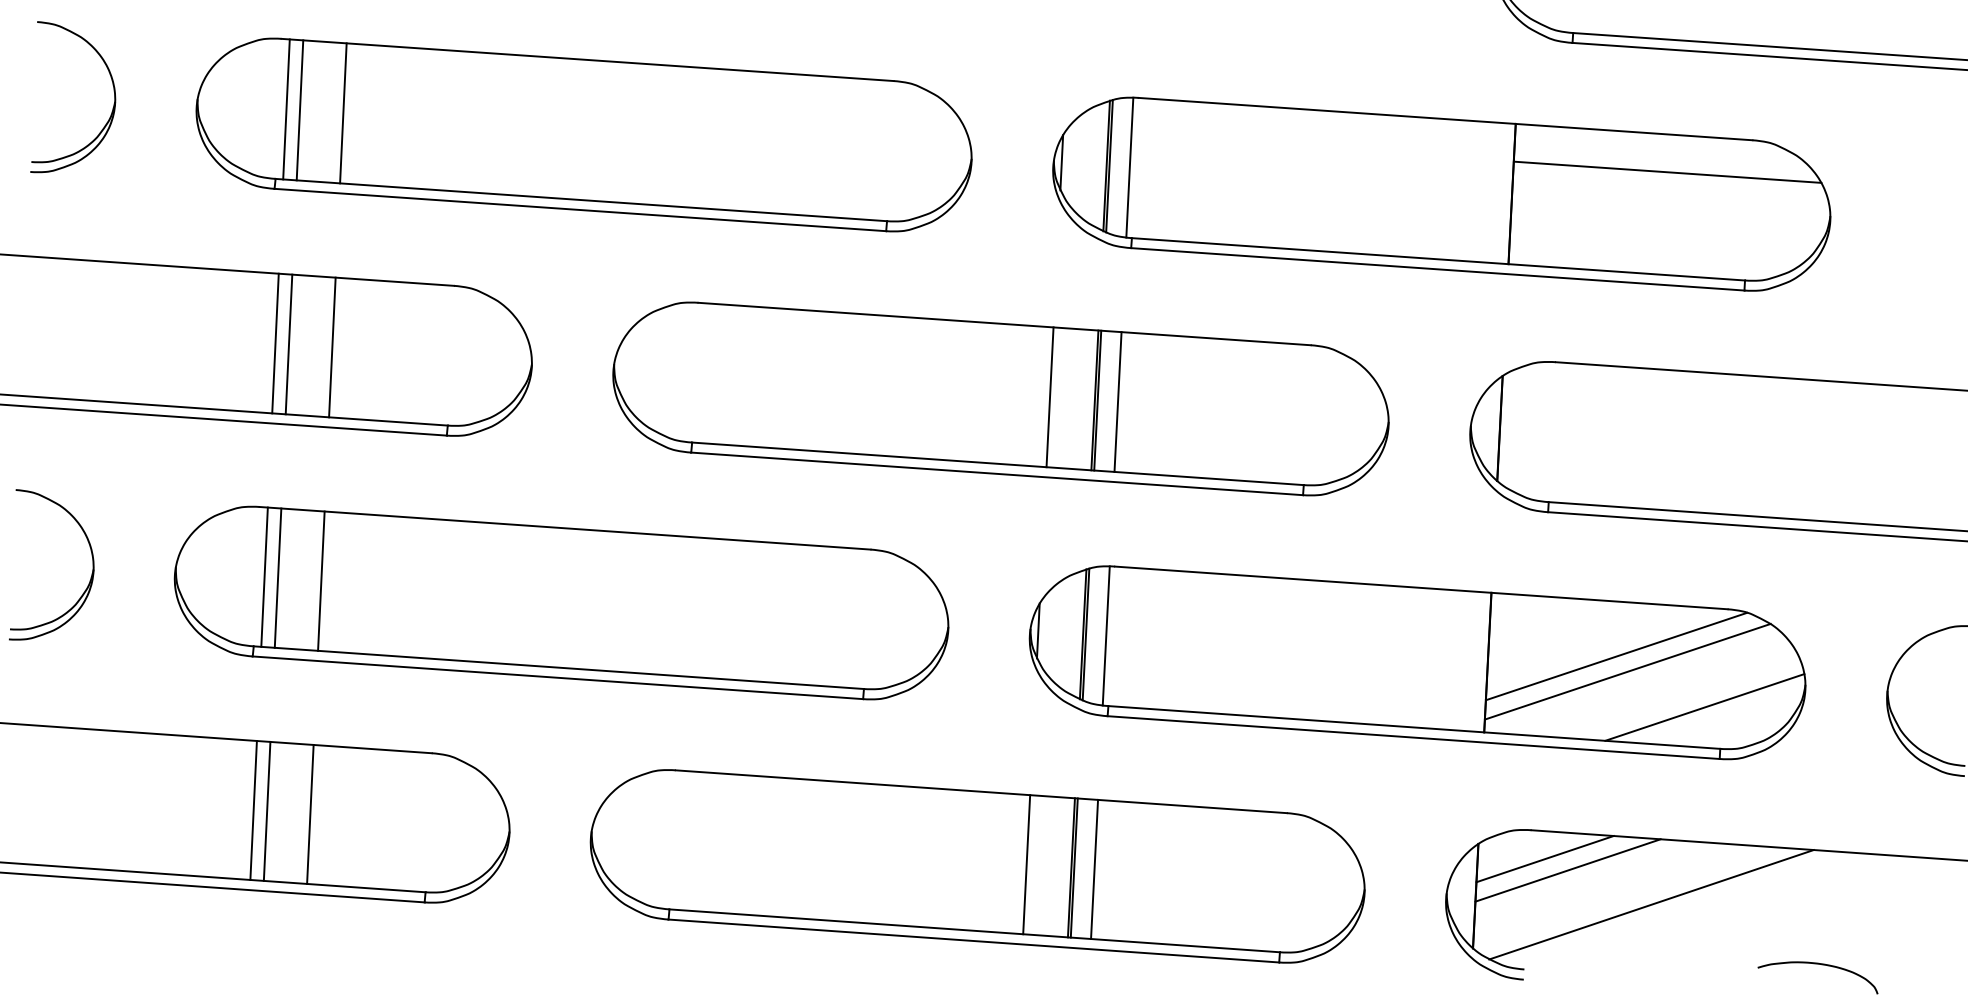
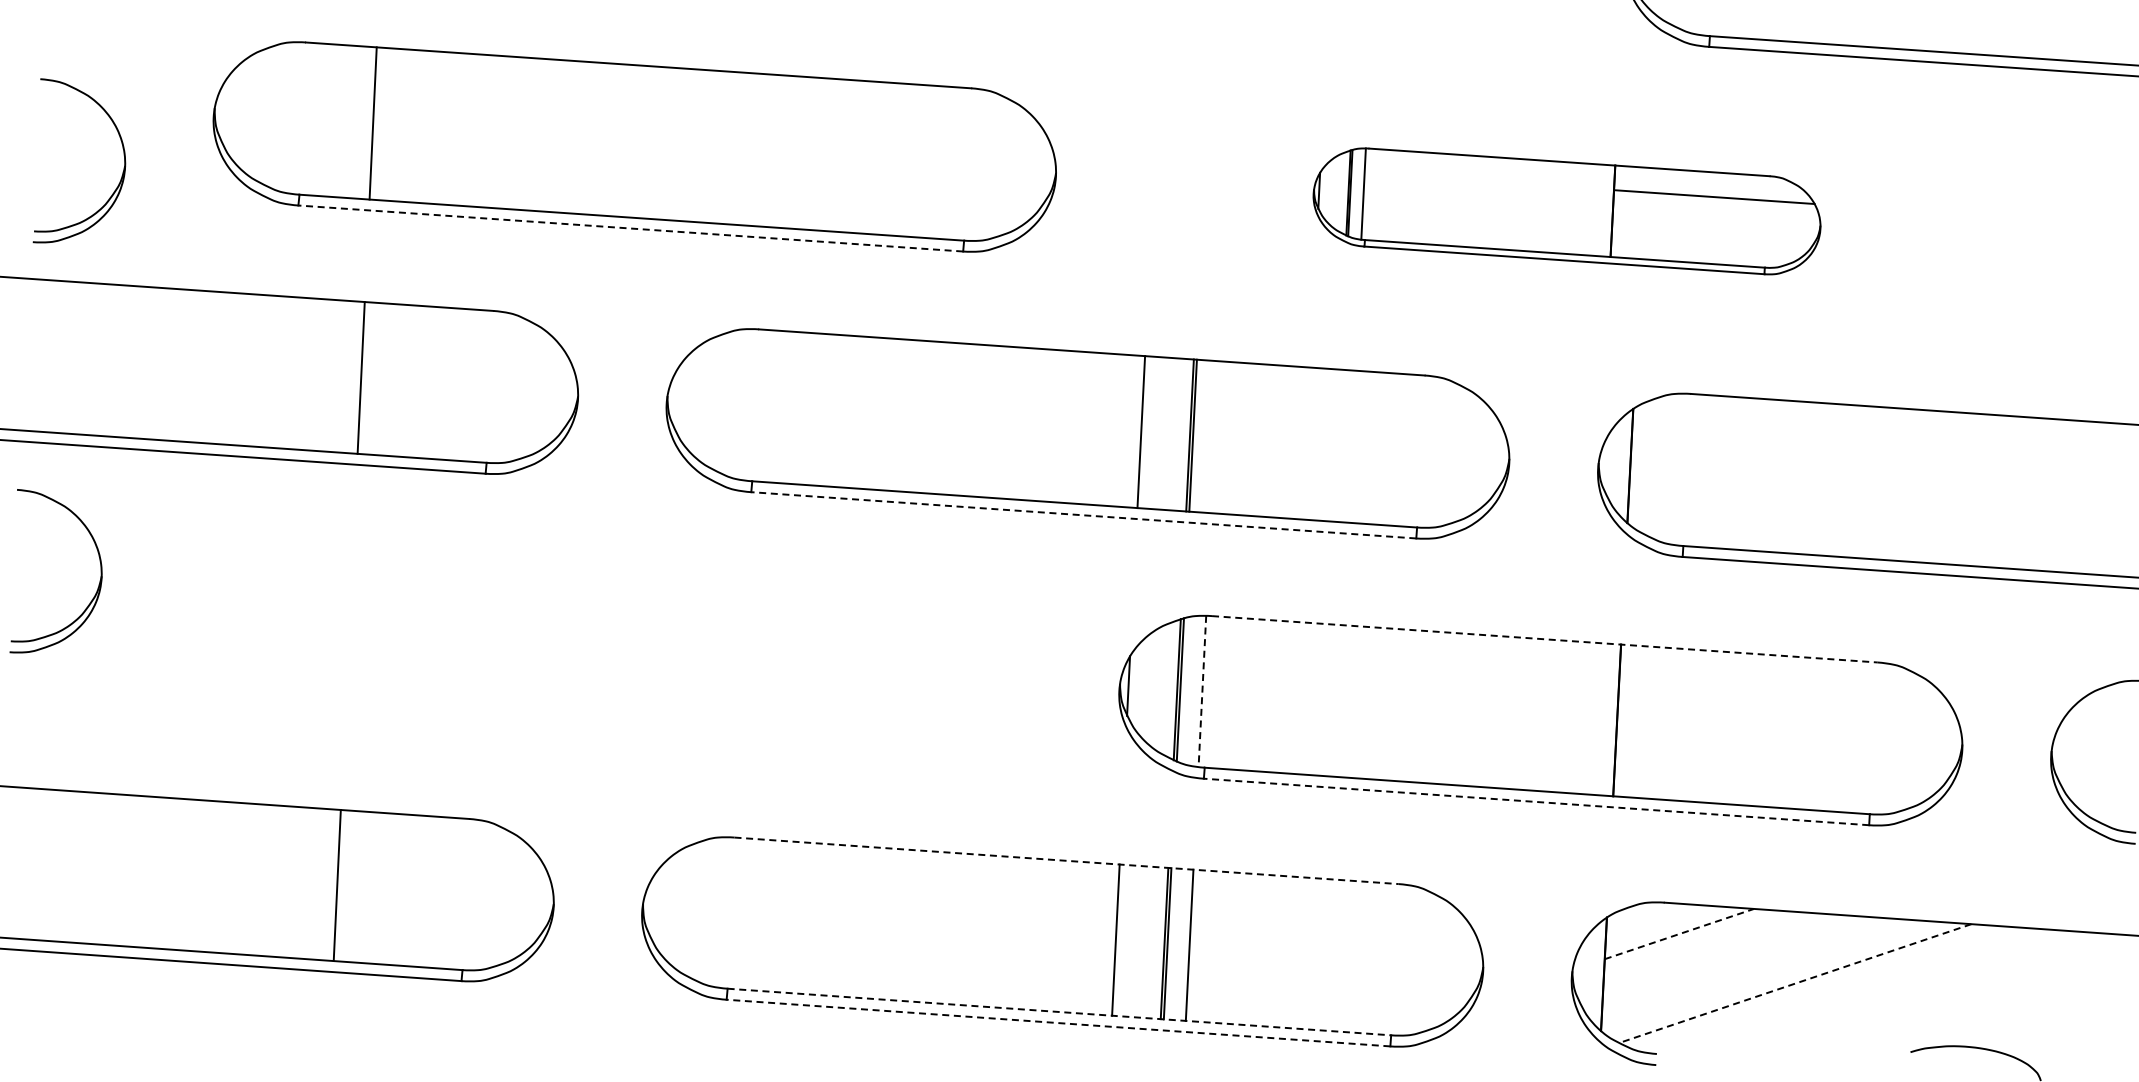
part: (113, 92) -> (123, 155), moved
line: (285, 109) -> (310, 119), removed
line: (299, 110) -> (325, 120), removed
part: (1441, 194) -> (1566, 211), size x0.6
line: (580, 209) -> (630, 228), solid -> dashed
line: (274, 343) -> (298, 373), removed
line: (288, 344) -> (313, 374), removed
line: (1118, 402) -> (1215, 437), removed
line: (996, 474) -> (1083, 515), solid -> dashed
part: (91, 573) -> (99, 580), moved
line: (1421, 588) -> (1544, 639), solid -> dashed
part: (561, 602) -> (610, 655), removed
line: (1106, 635) -> (1202, 691), solid -> dashed
line: (1616, 656) -> (1757, 713), removed
line: (1628, 671) -> (1769, 730), removed
line: (1704, 706) -> (1852, 768), removed
line: (1413, 737) -> (1536, 801), solid -> dashed
line: (981, 791) -> (1066, 860), solid -> dashed
line: (253, 809) -> (275, 880), removed
line: (266, 810) -> (289, 881), removed
line: (1545, 859) -> (1679, 934), solid -> dashed
line: (1568, 870) -> (1704, 946), removed
line: (1651, 904) -> (1794, 983), solid -> dashed
line: (974, 931) -> (1059, 1012), solid -> dashed
line: (973, 941) -> (1058, 1023), solid -> dashed

